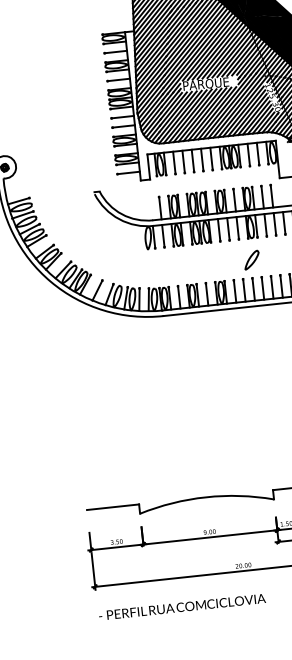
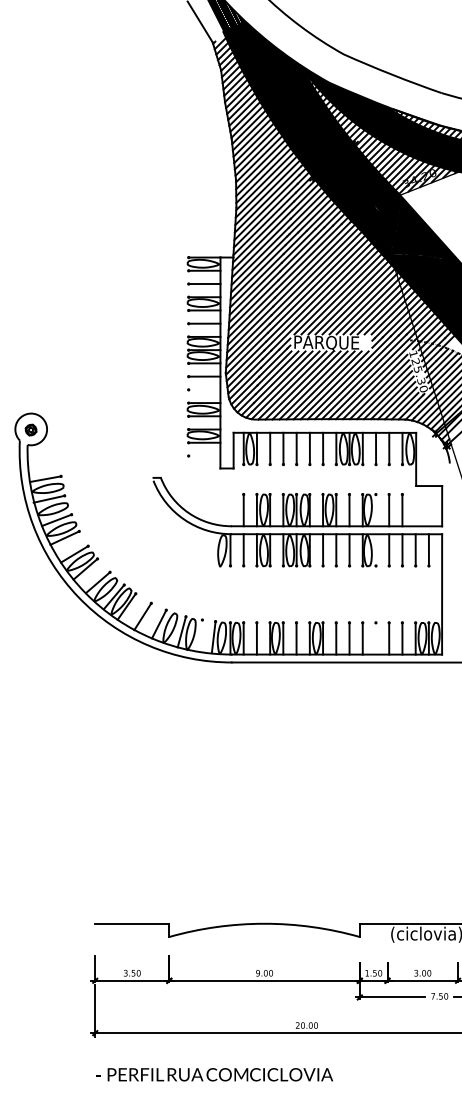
line: (123, 126) -> (204, 389), removed
line: (128, 172) -> (204, 455), removed
line: (253, 198) -> (375, 510), removed
line: (255, 225) -> (375, 549), removed
part: (251, 259) -> (364, 596), removed
line: (262, 288) -> (375, 638), removed
line: (139, 299) -> (200, 635), removed

